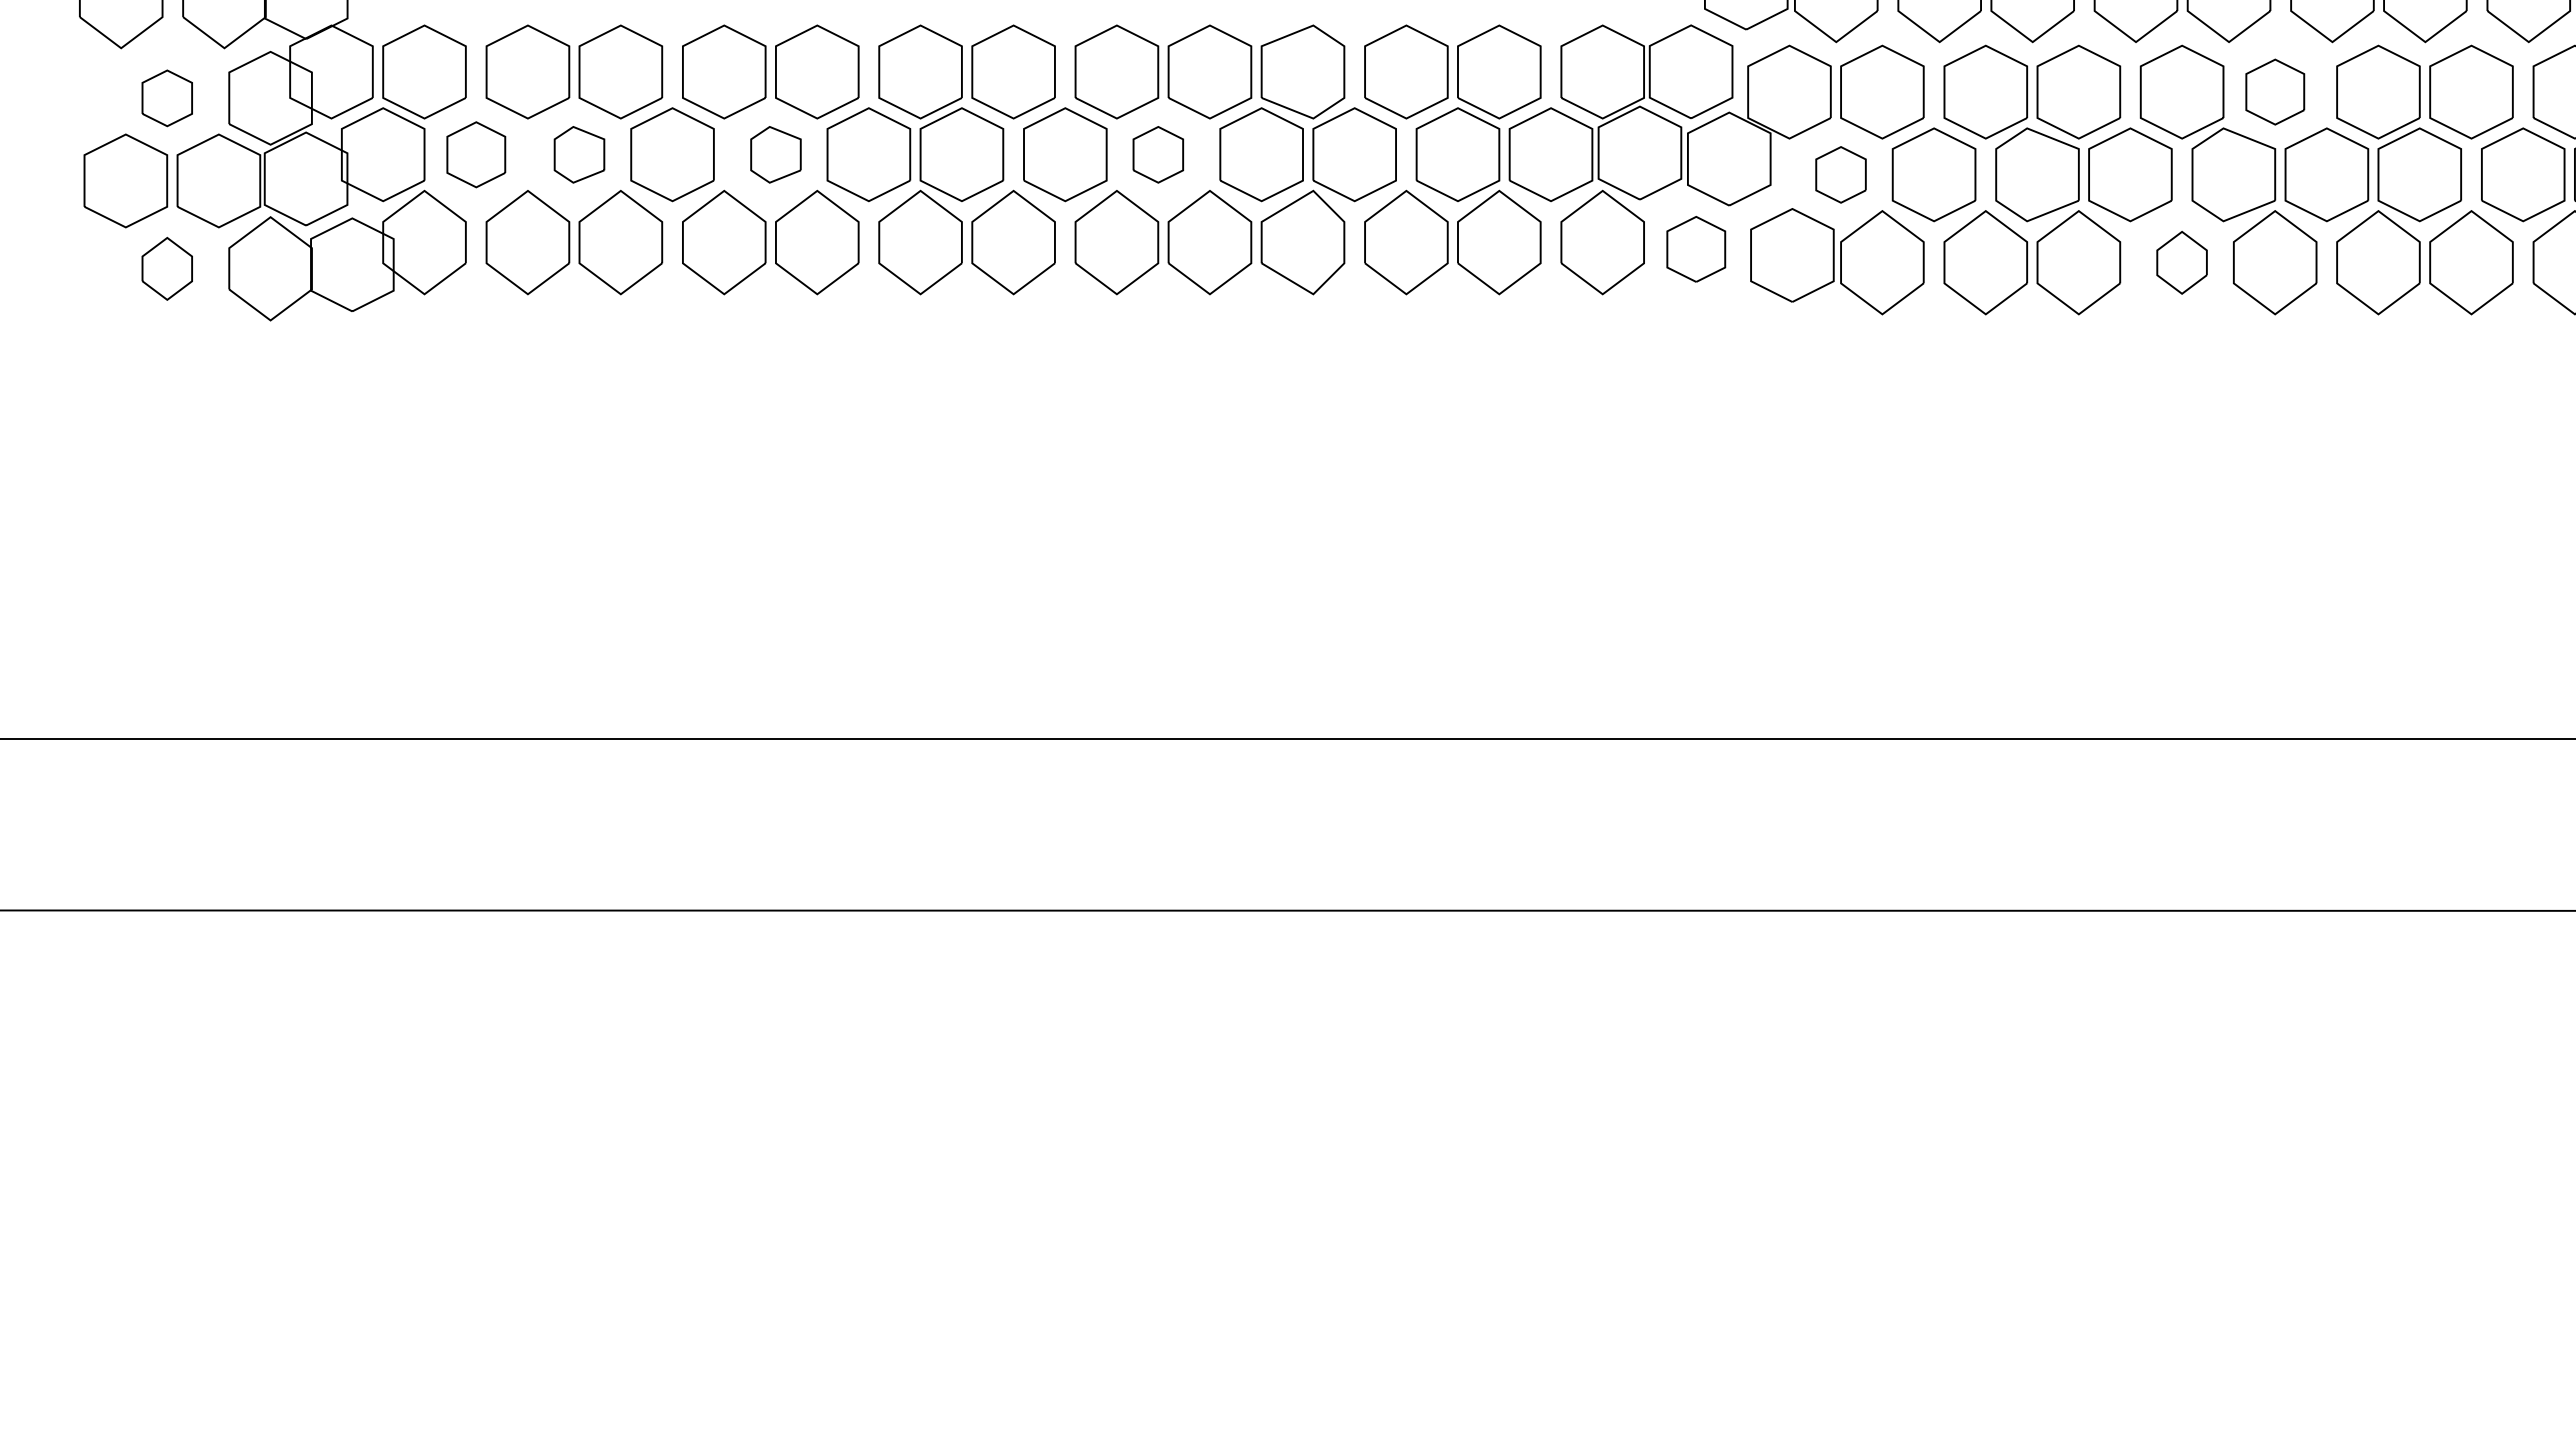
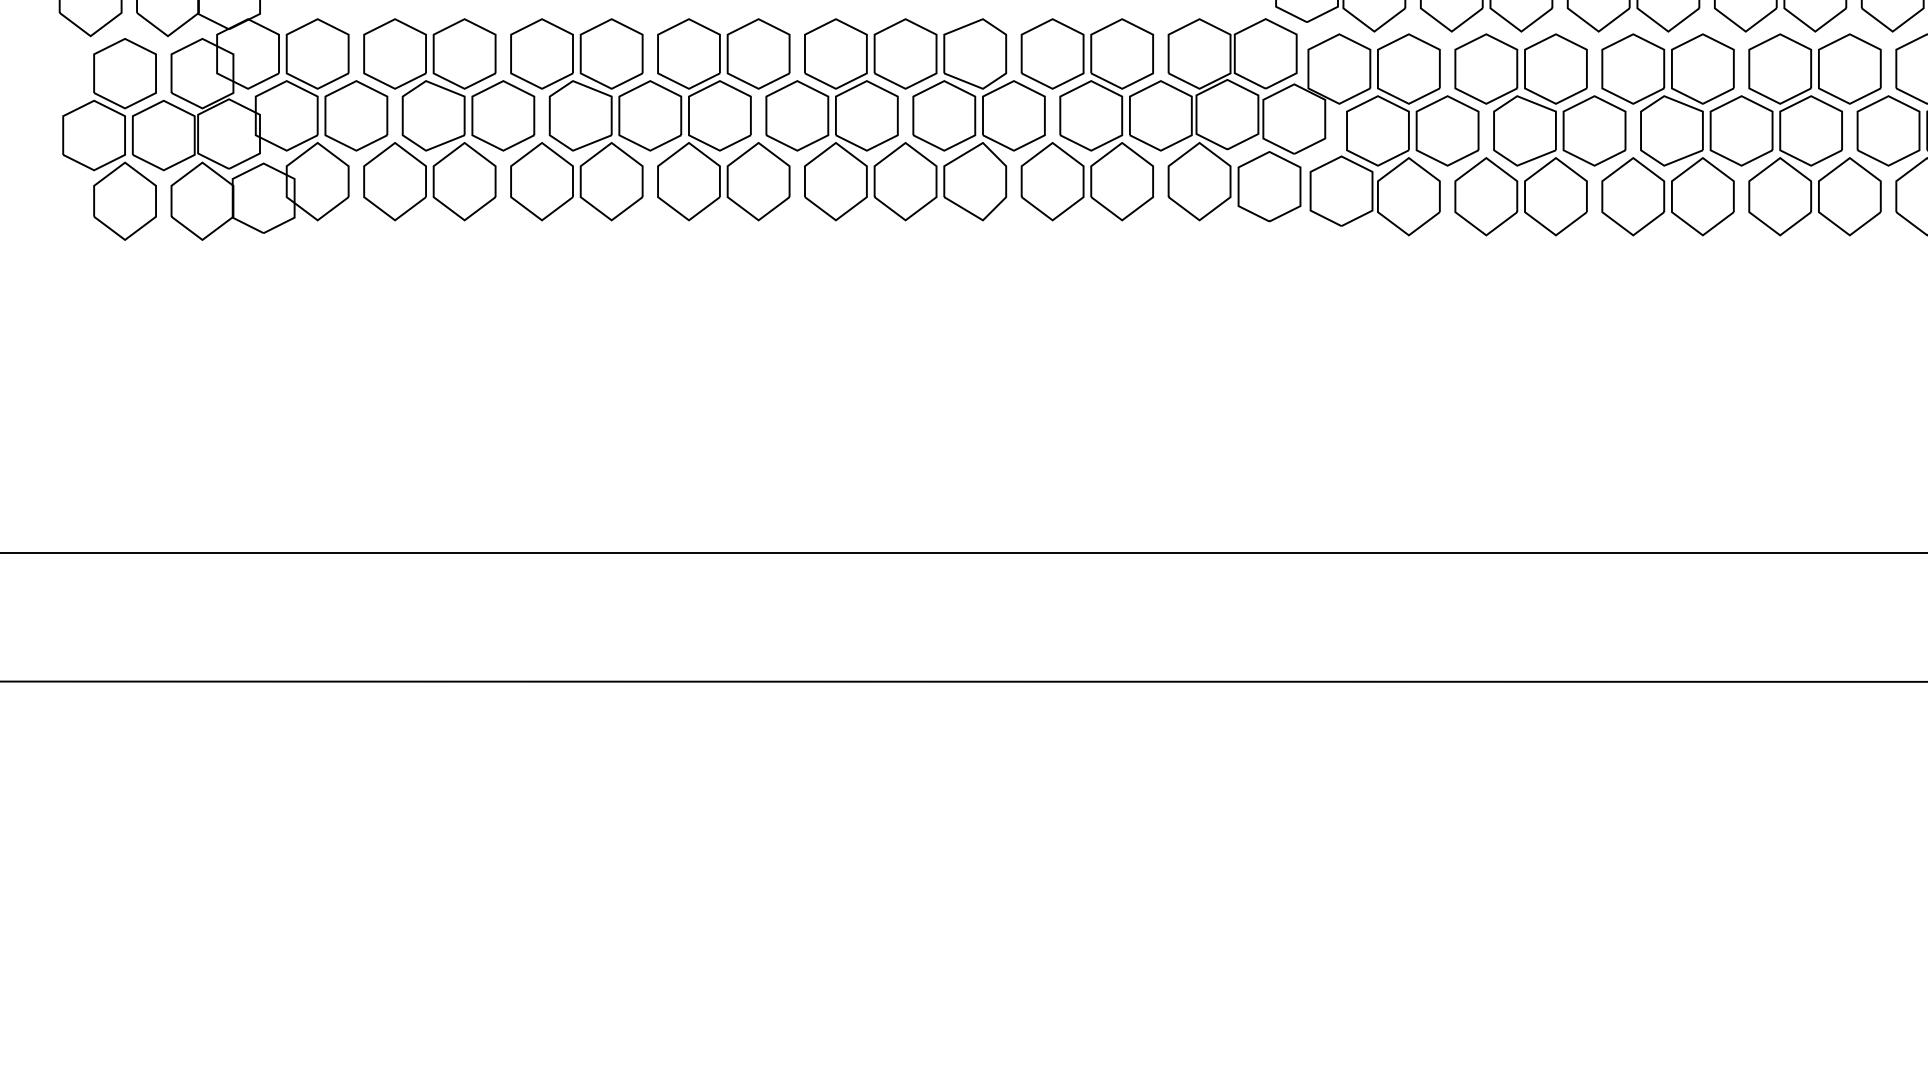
part: (2275, 91) -> (1703, 68), size x1.43
part: (167, 98) -> (125, 73), size x1.67
part: (476, 154) -> (356, 115), size x1.43
part: (579, 154) -> (433, 115), size x1.67
part: (775, 154) -> (580, 115), size x1.67
part: (1158, 154) -> (867, 115), size x1.67
part: (1840, 174) -> (1377, 130), size x1.67
part: (1696, 249) -> (1269, 186), size x1.43
part: (2181, 262) -> (1632, 196), size x1.67
part: (167, 268) -> (125, 201), size x1.67

